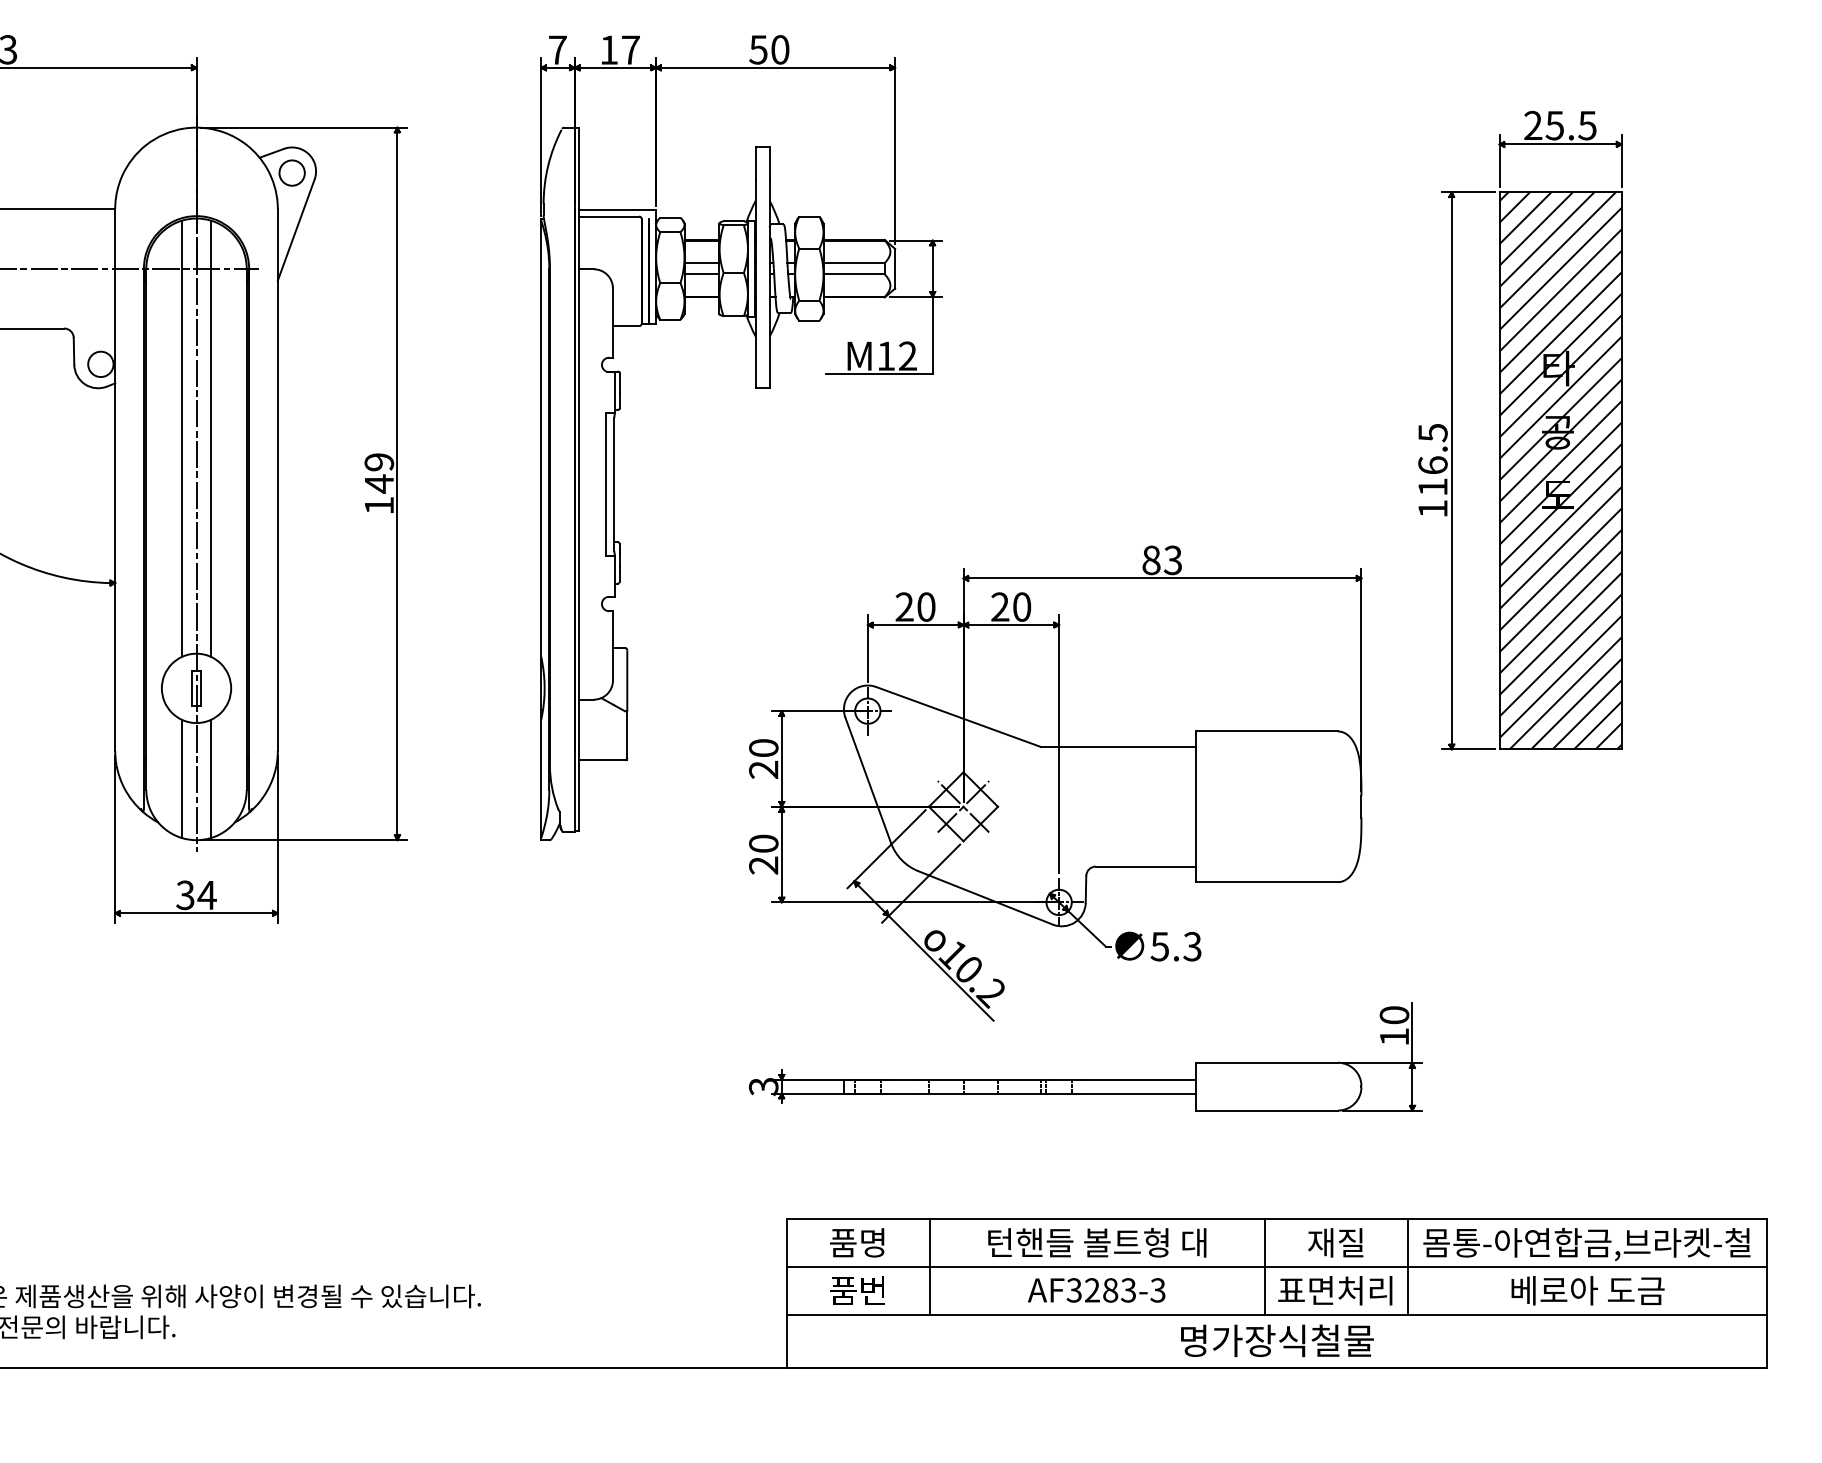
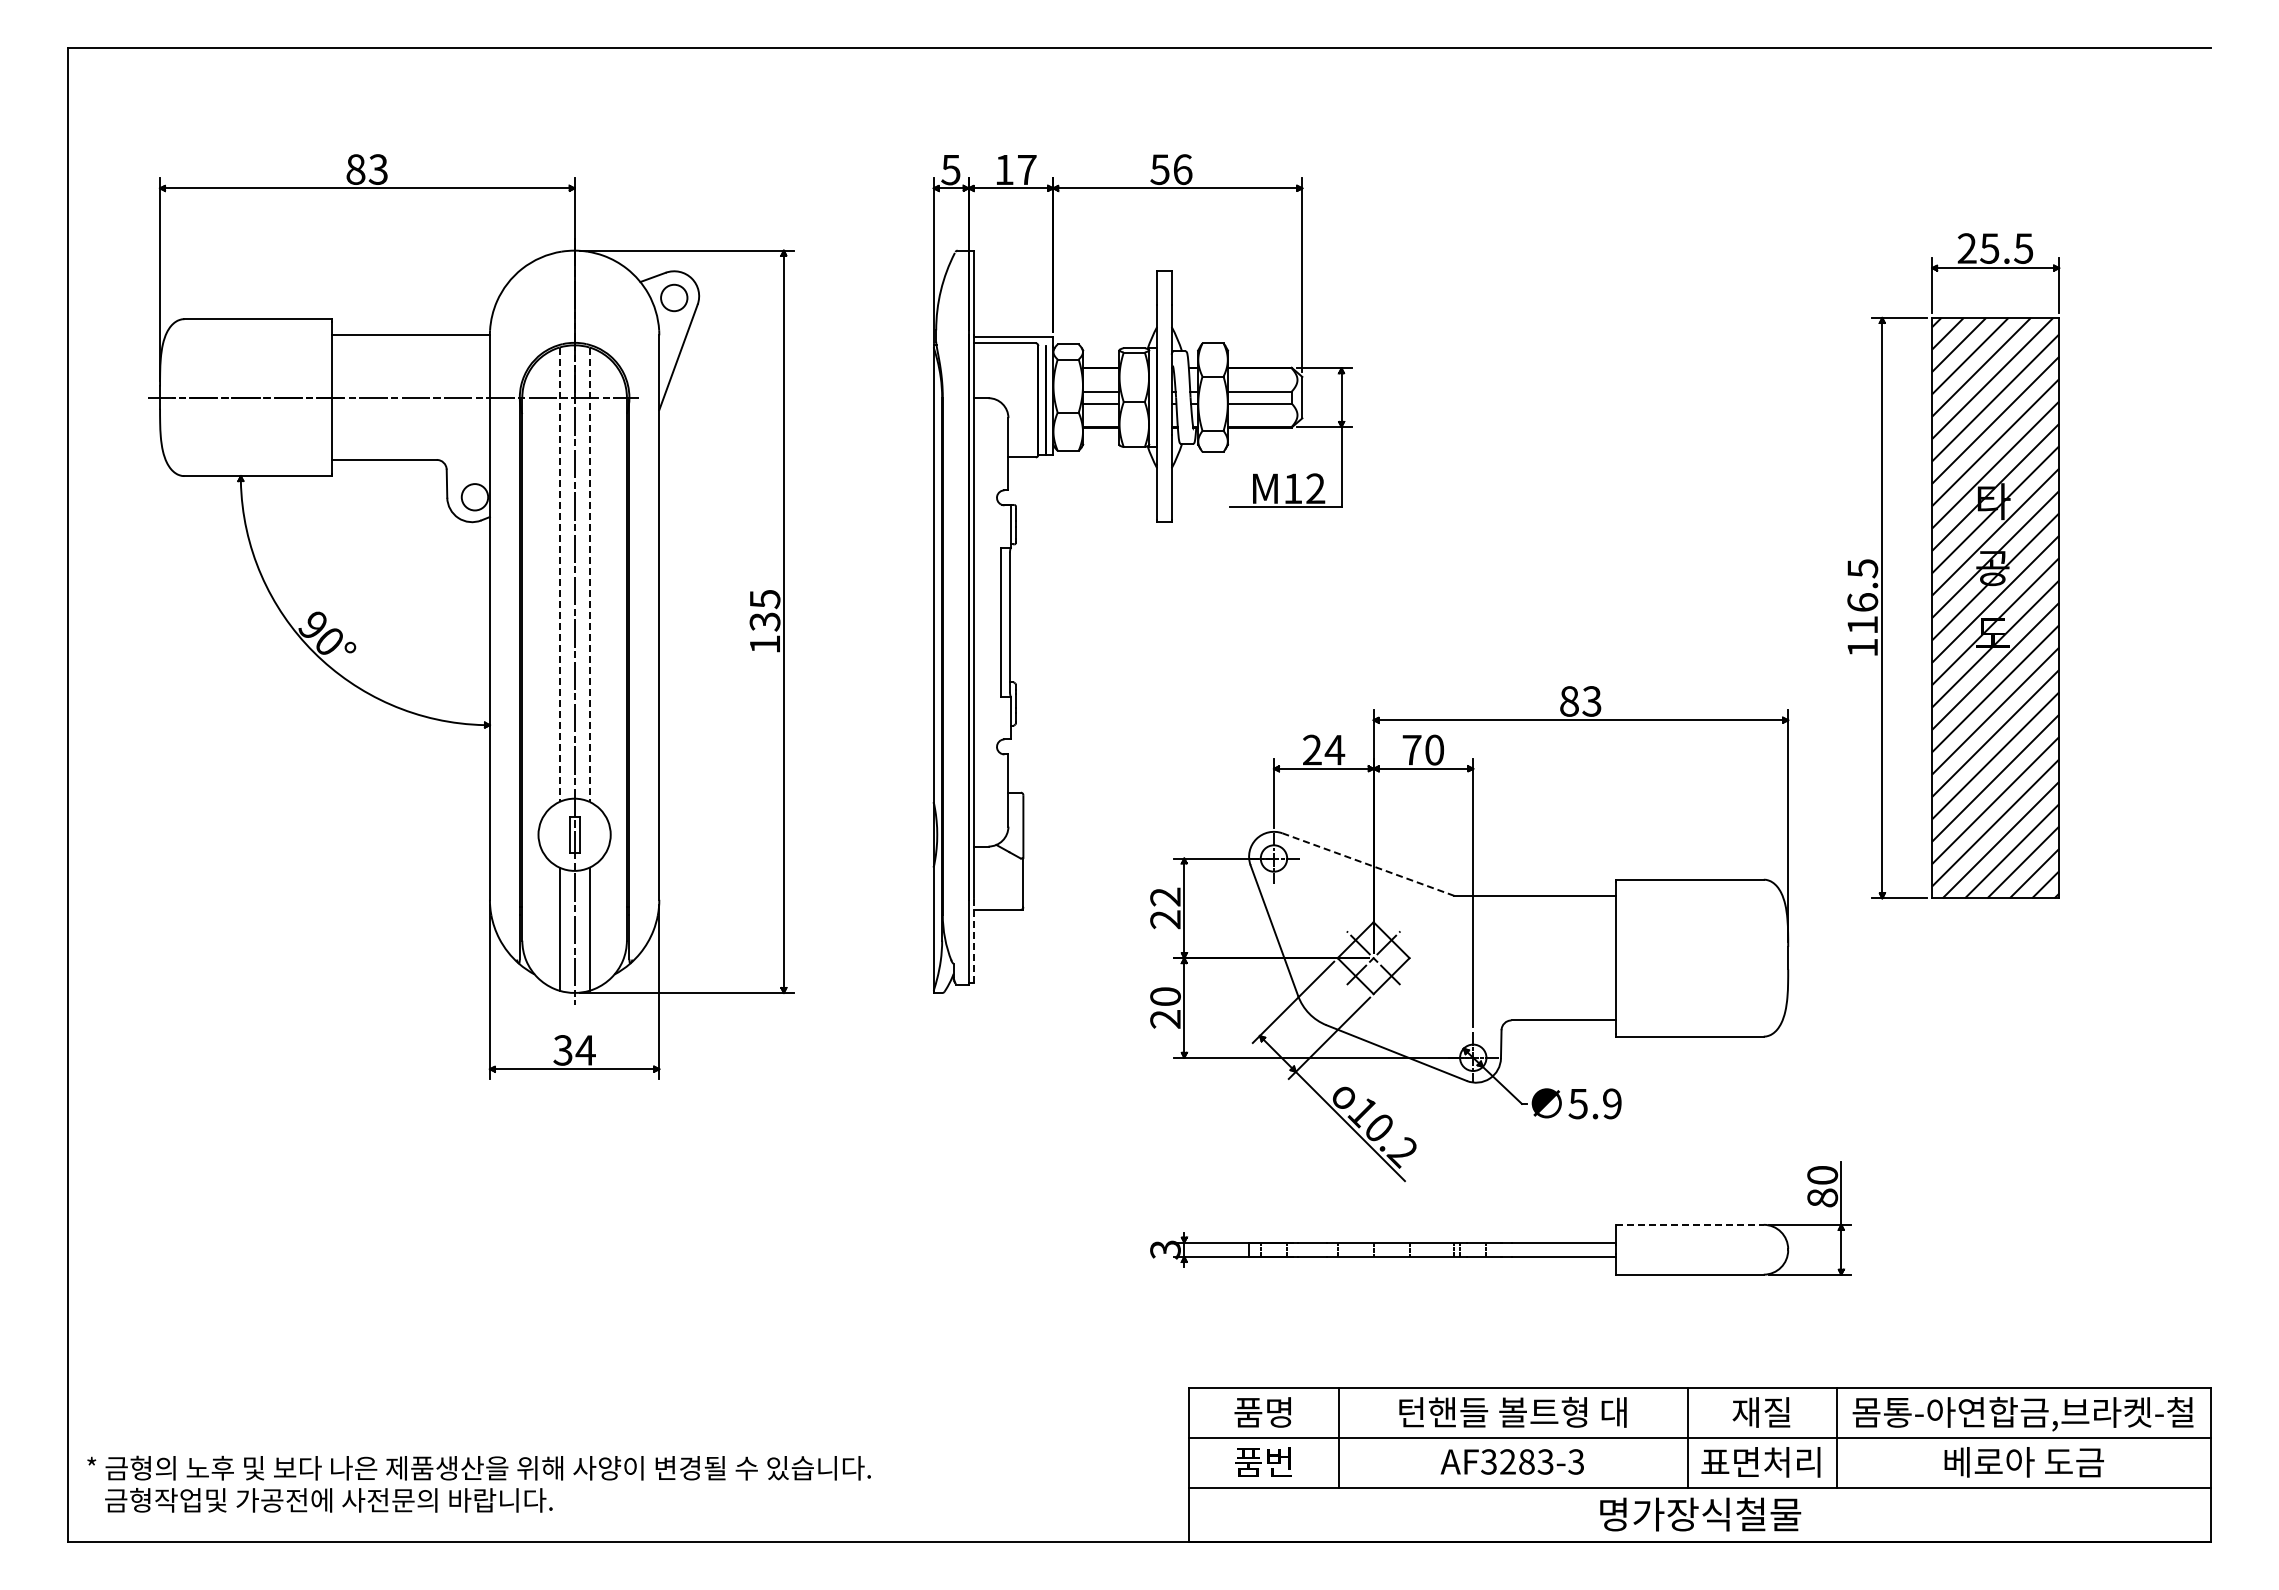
text: (780, 49) -> (1182, 169), 50 -> 56
text: (557, 50) -> (950, 170), 7 -> 5
line: (182, 439) -> (559, 575), solid -> dashed
line: (210, 439) -> (589, 575), solid -> dashed
text: (378, 474) -> (764, 611), 149 -> 135
text: (925, 606) -> (1334, 749), 20 -> 24
text: (999, 606) -> (1411, 749), 20 -> 70
line: (957, 716) -> (1367, 864), solid -> dashed
text: (763, 747) -> (1165, 896), 20 -> 22
line: (579, 789) -> (973, 940), solid -> dashed
text: (1191, 946) -> (1611, 1103), 5.3 -> 5.9
text: (1394, 1036) -> (1822, 1197), 10 -> 80
line: (1267, 1062) -> (1690, 1224), solid -> dashed

